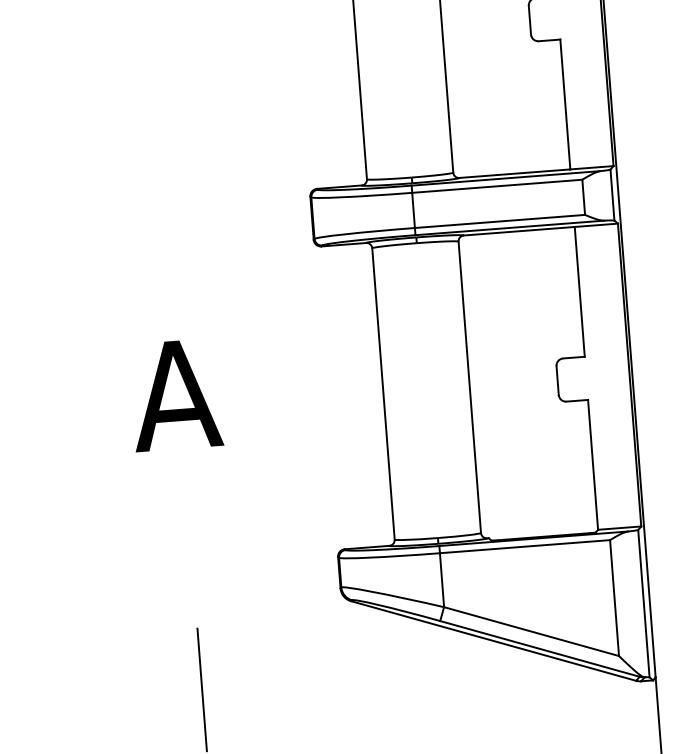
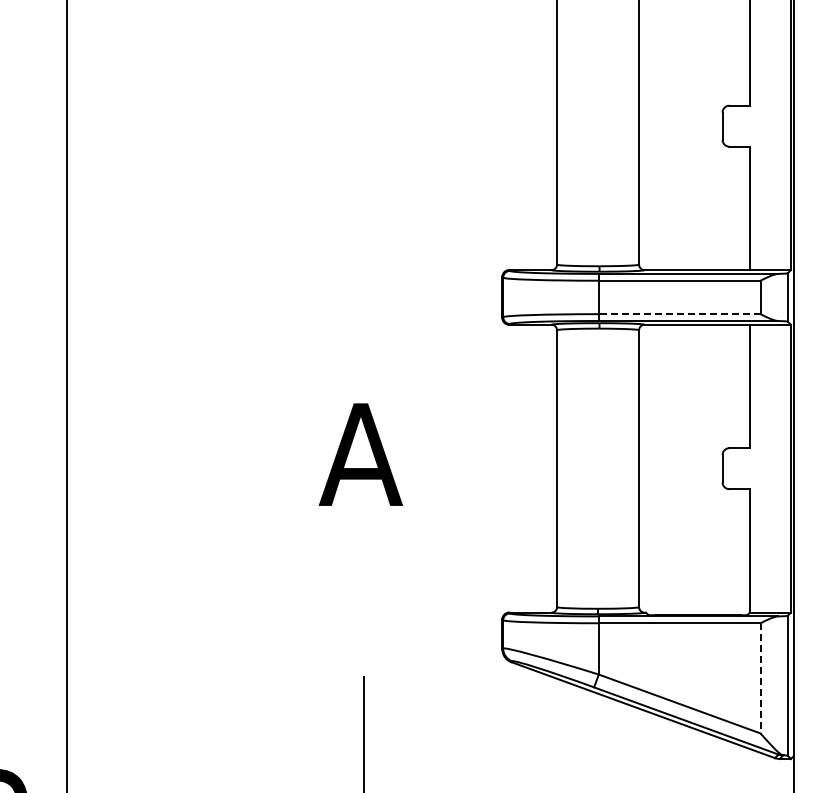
line: (499, 221) -> (679, 314), solid -> dashed
line: (614, 598) -> (760, 678), solid -> dashed

